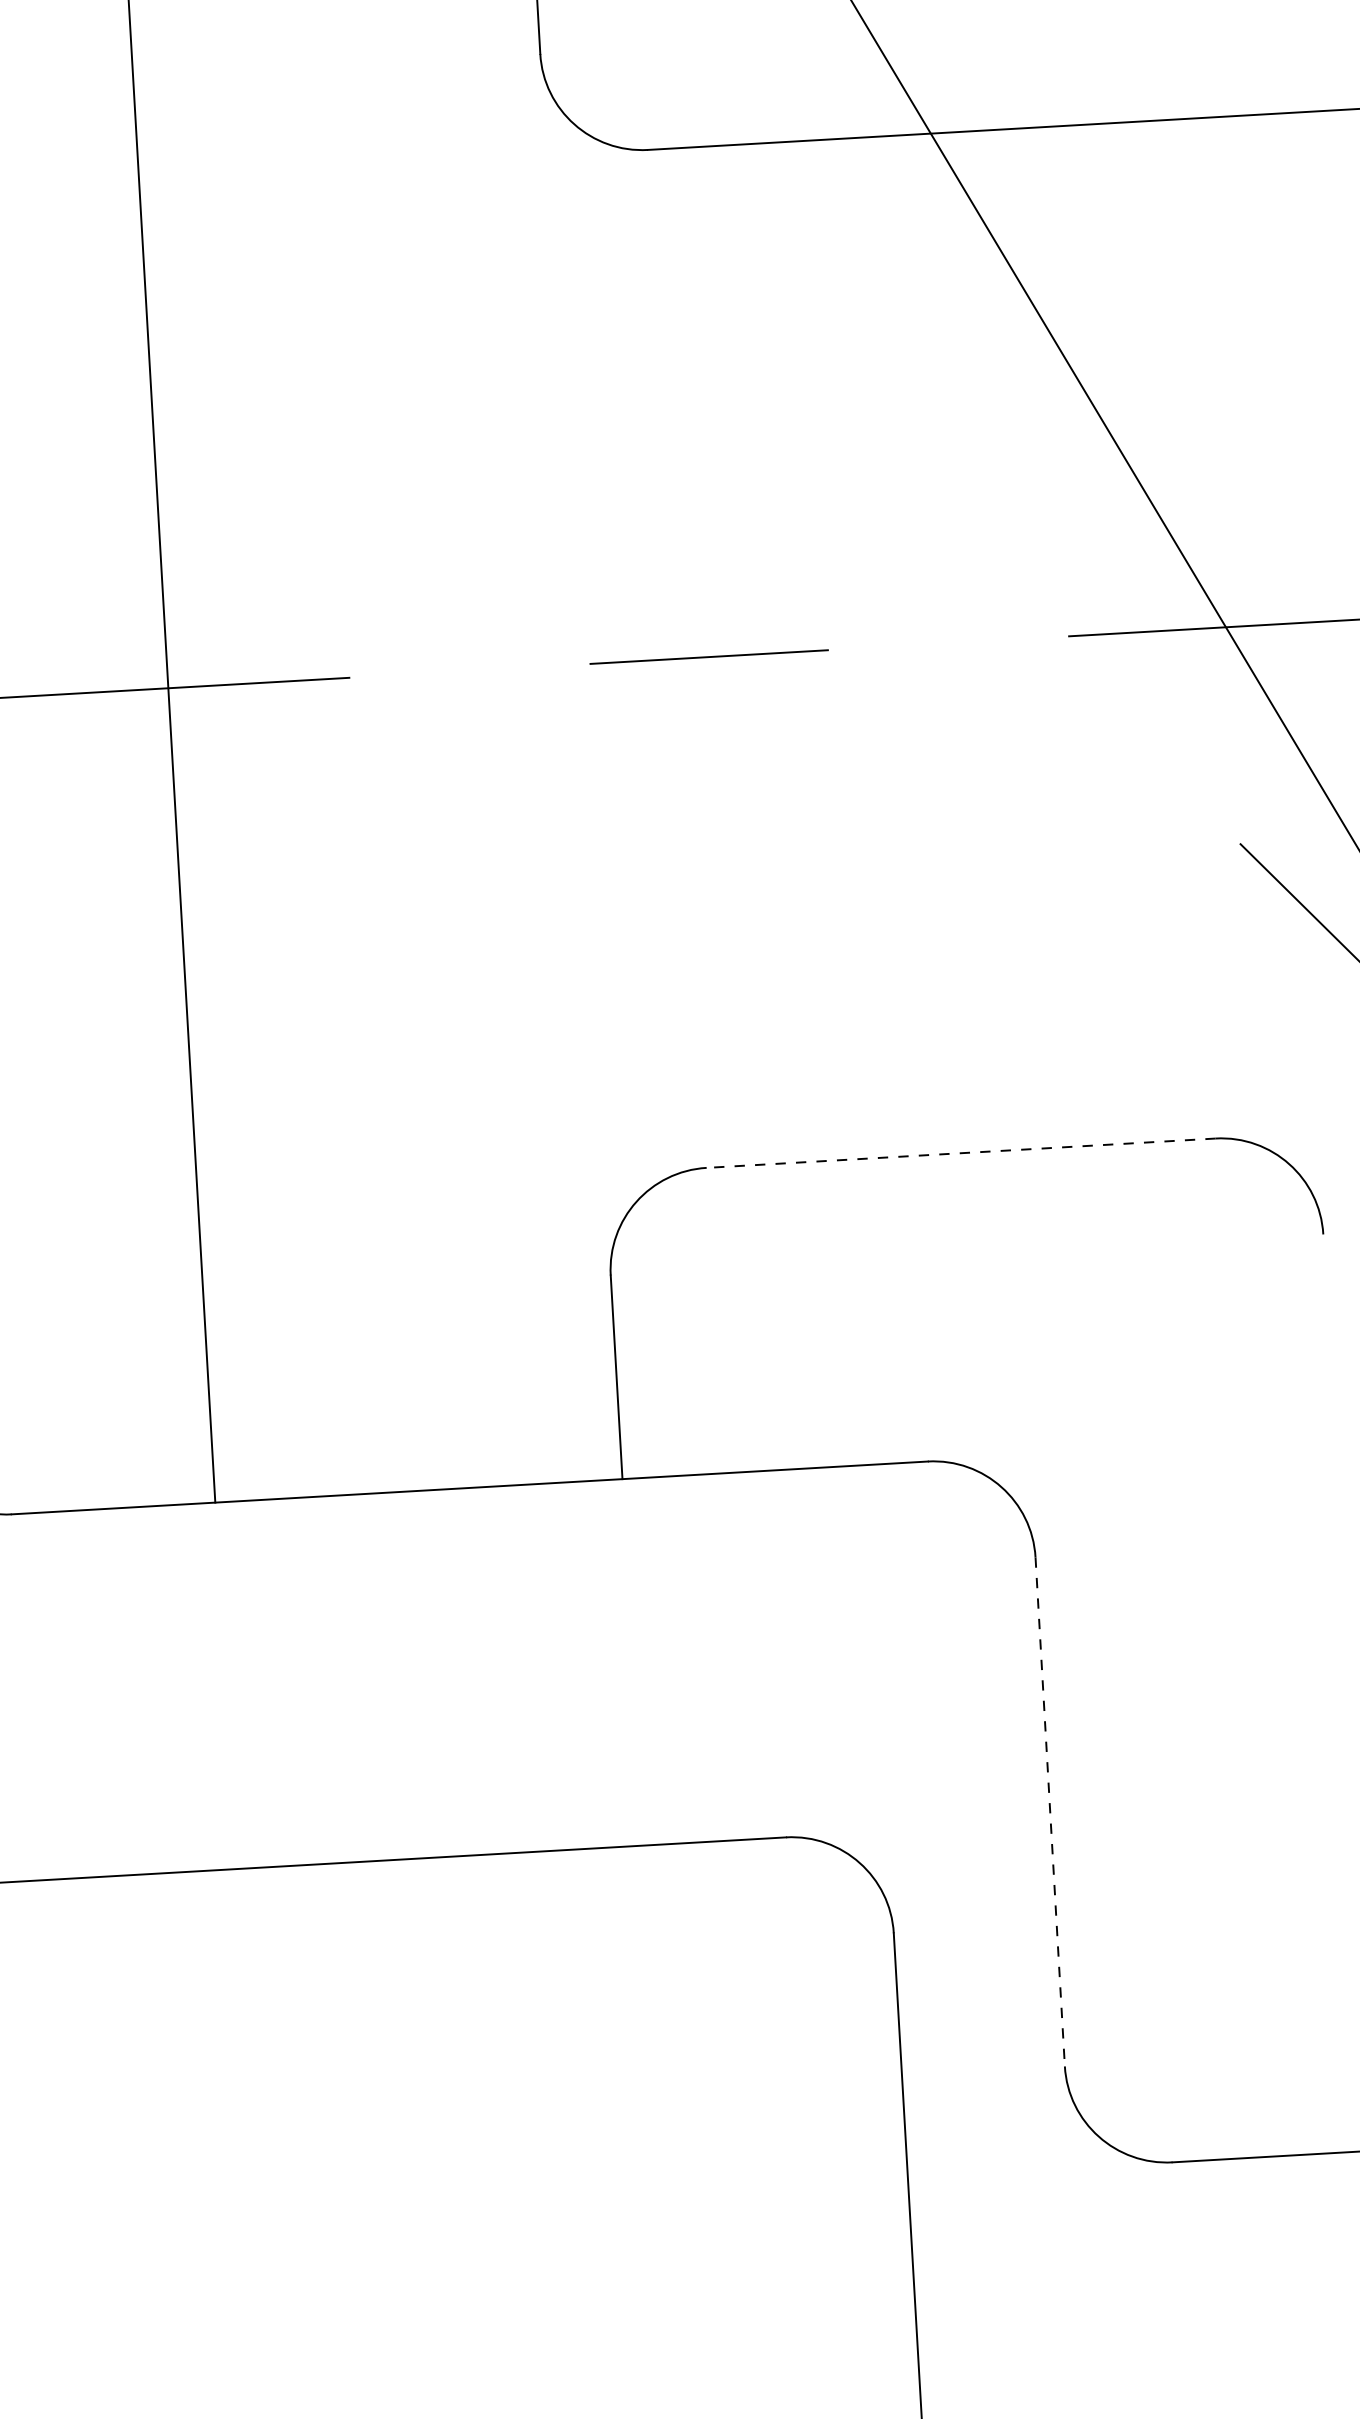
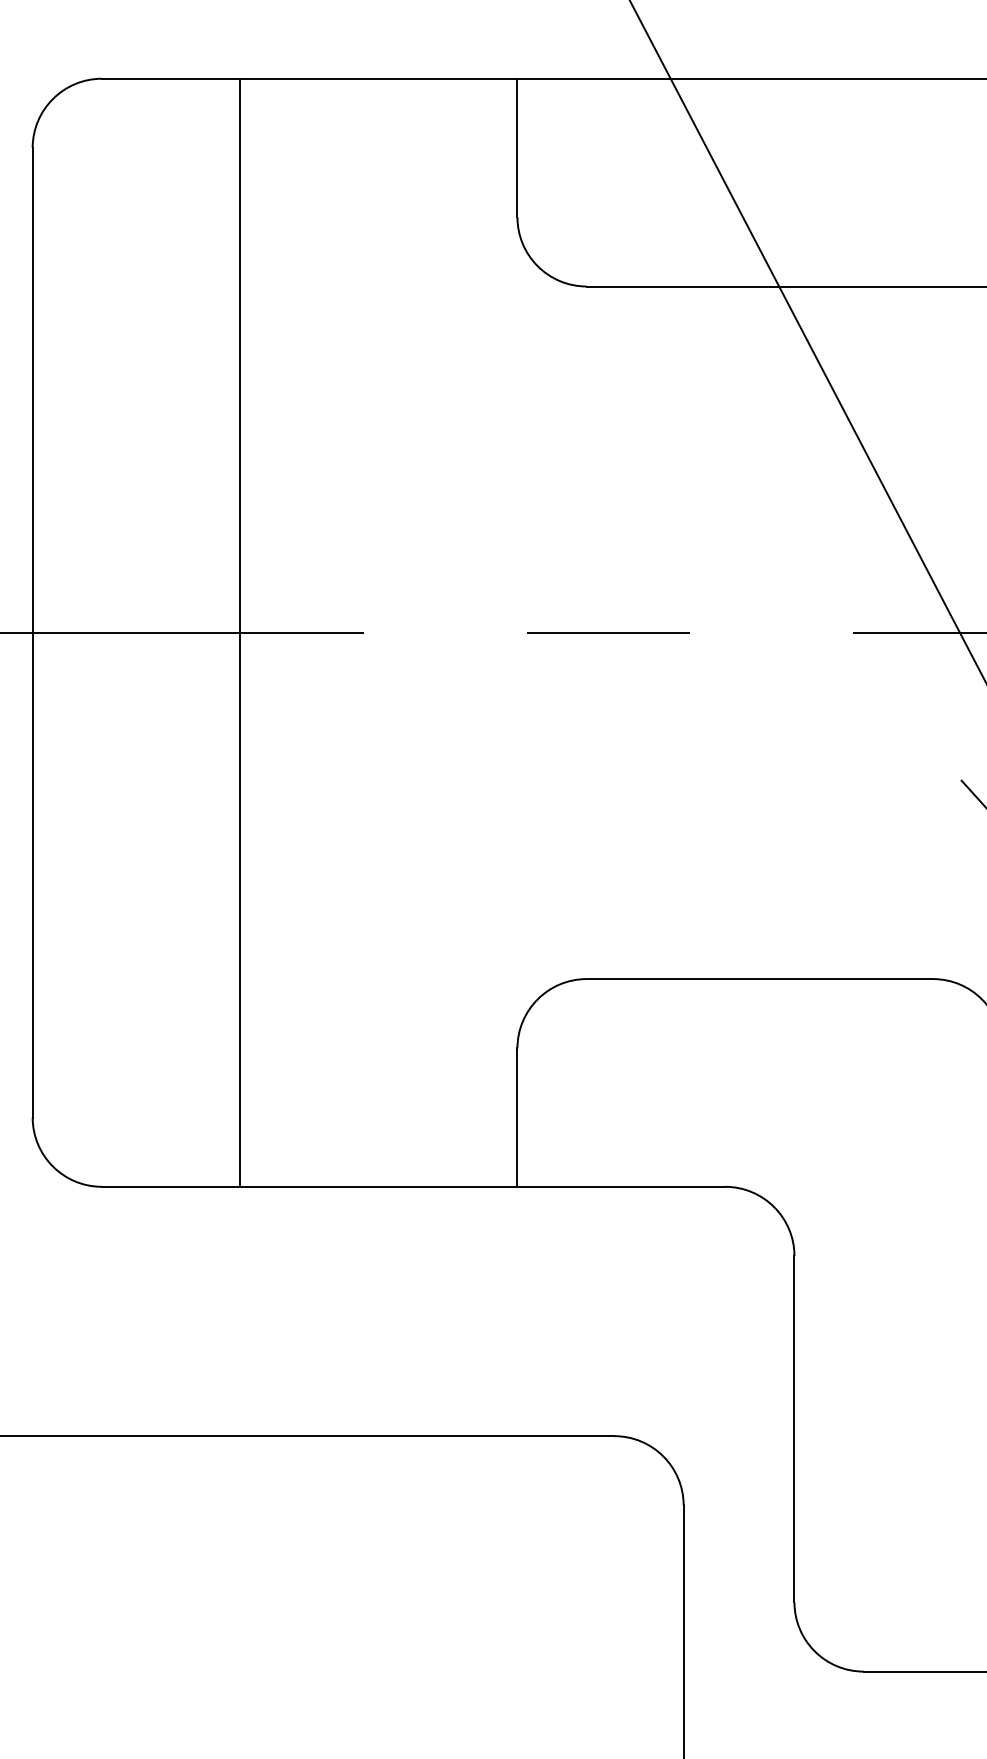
line: (960, 1153) -> (759, 979), dashed -> solid
line: (1050, 1812) -> (794, 1429), dashed -> solid

